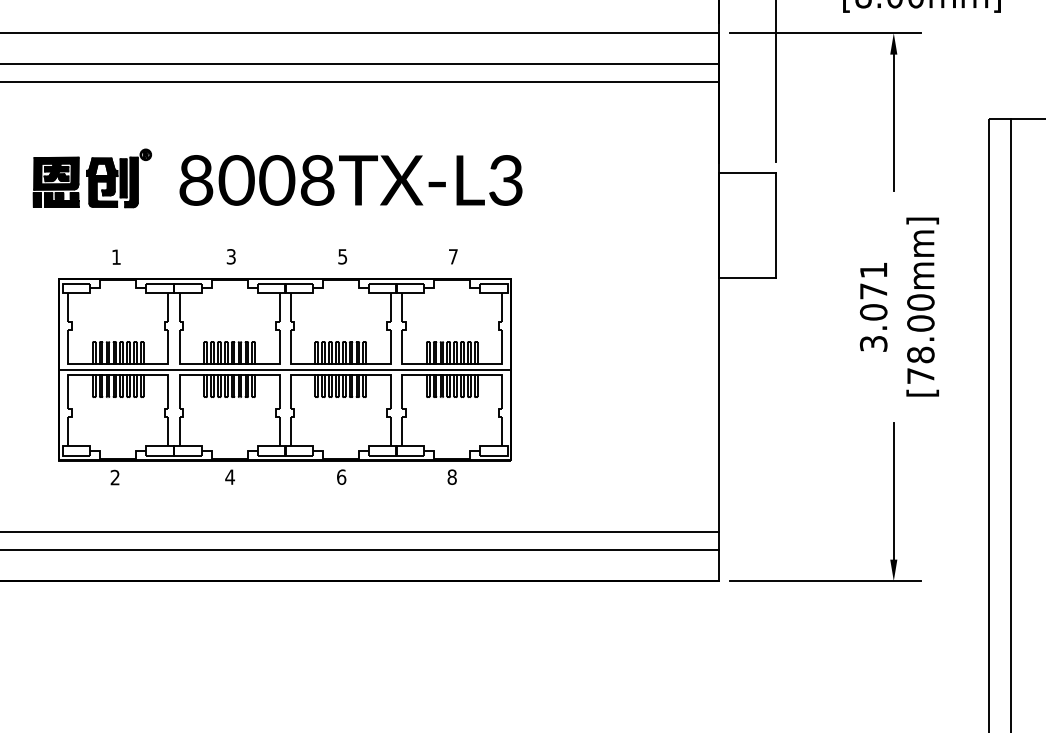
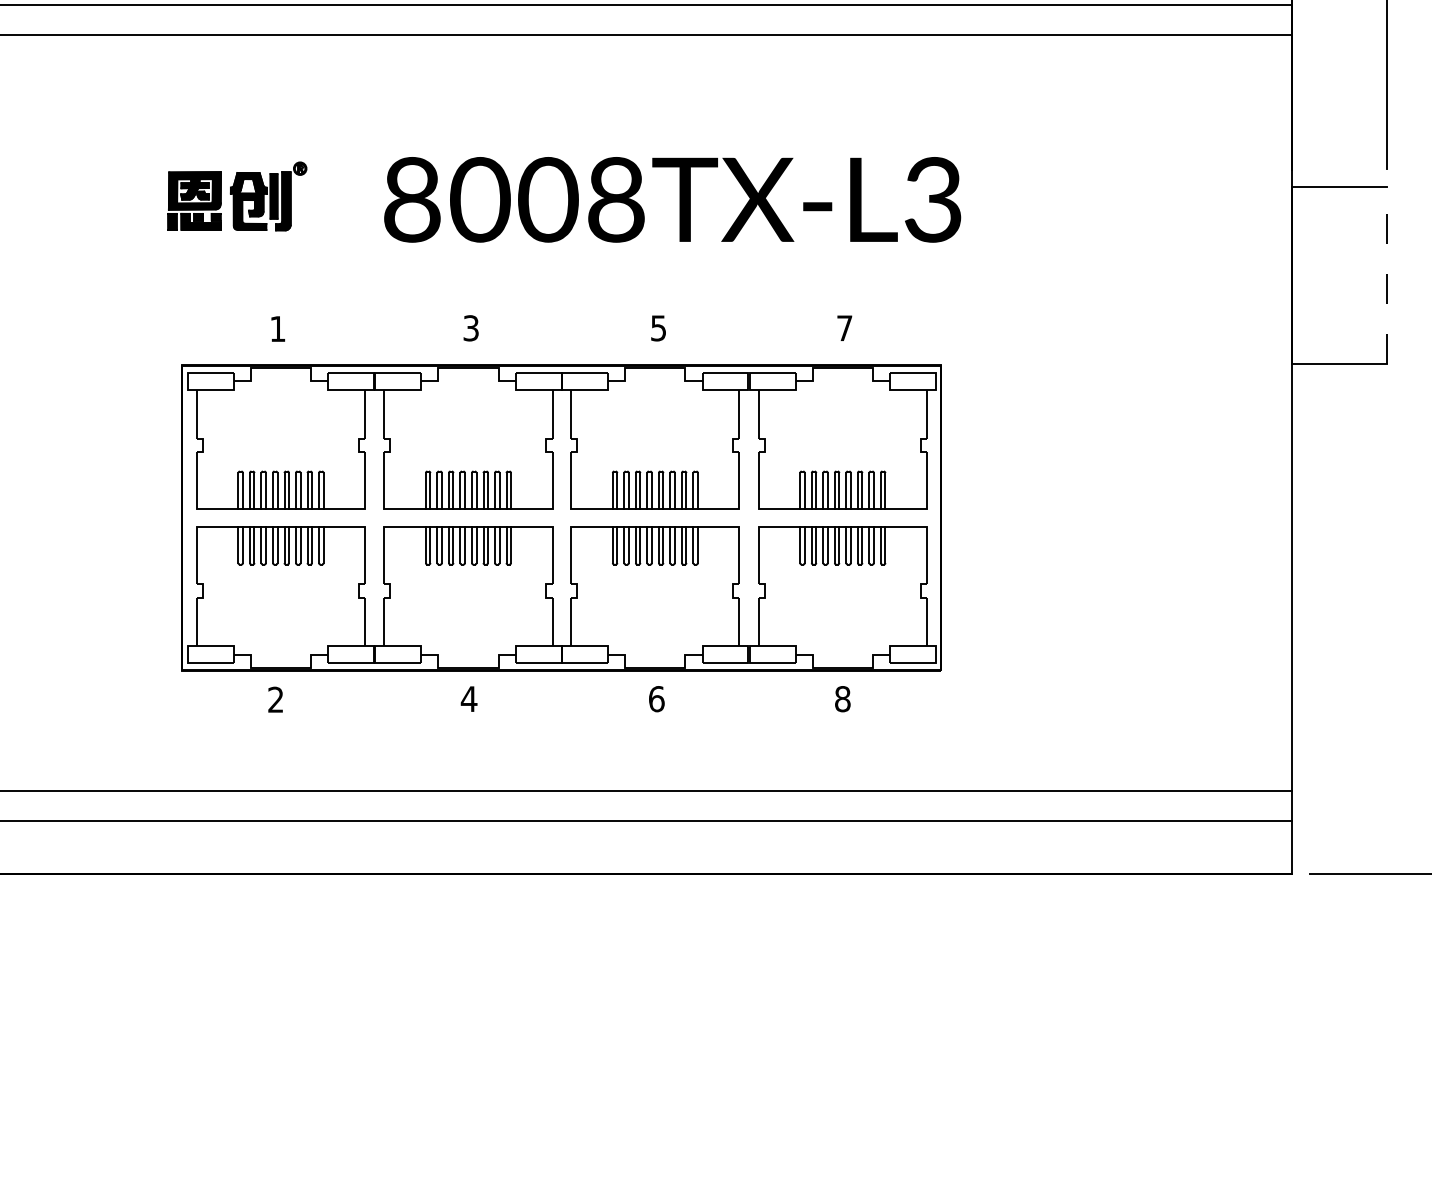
part: (91, 178) -> (235, 196), size x0.7
line: (775, 225) -> (1386, 275), solid -> dashed
line: (284, 369) -> (560, 517), removed

